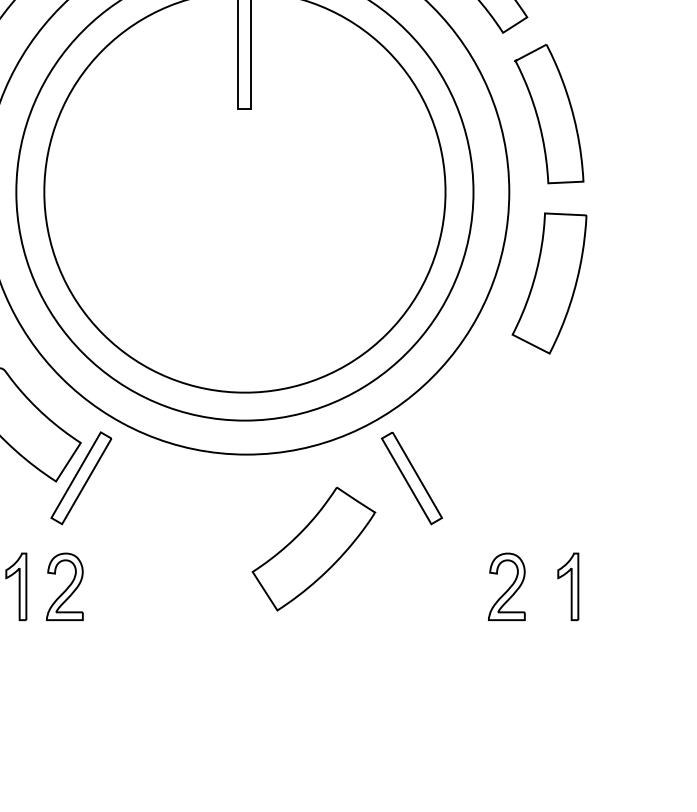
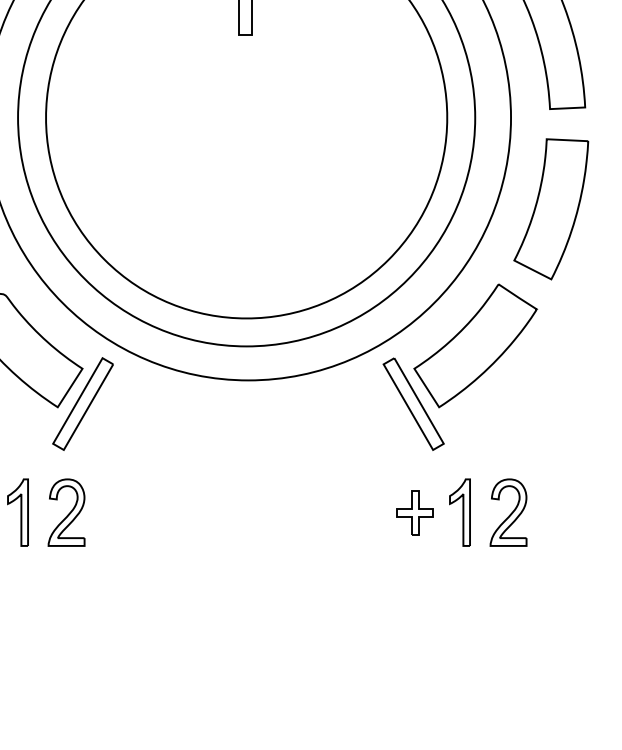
part: (313, 548) -> (475, 345), moved
part: (568, 586) -> (460, 512), moved
part: (413, 587) -> (415, 513), added

